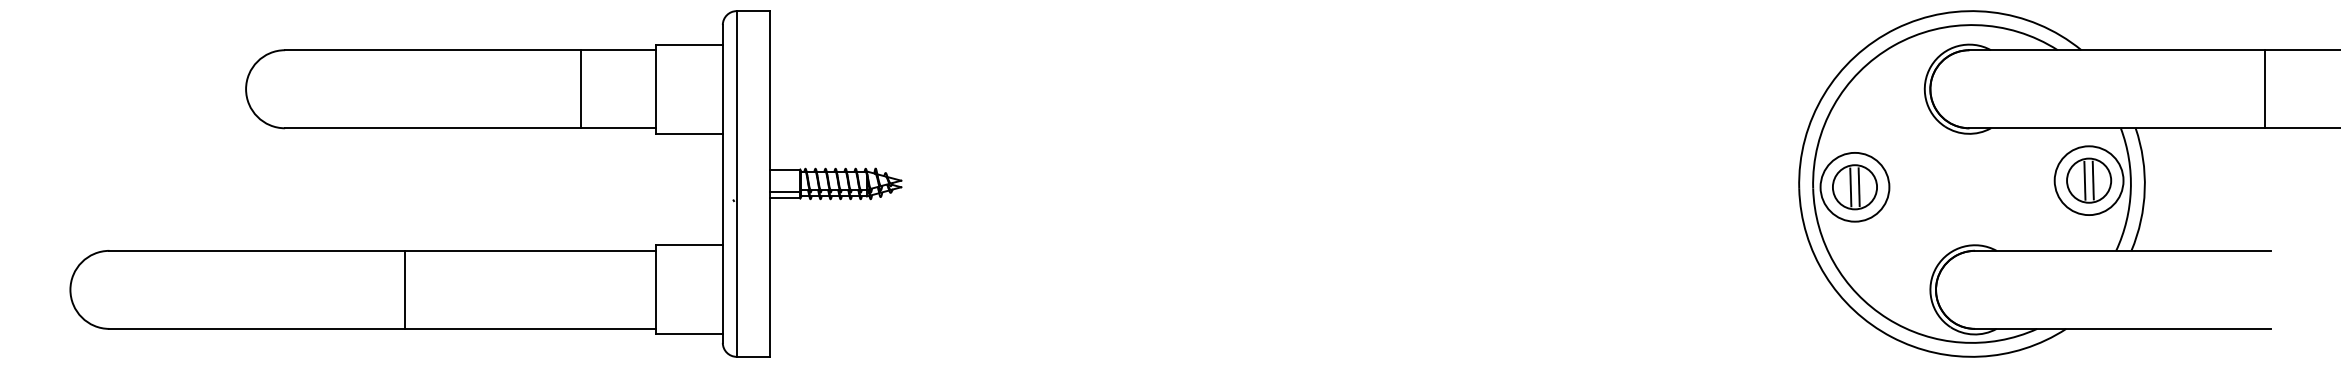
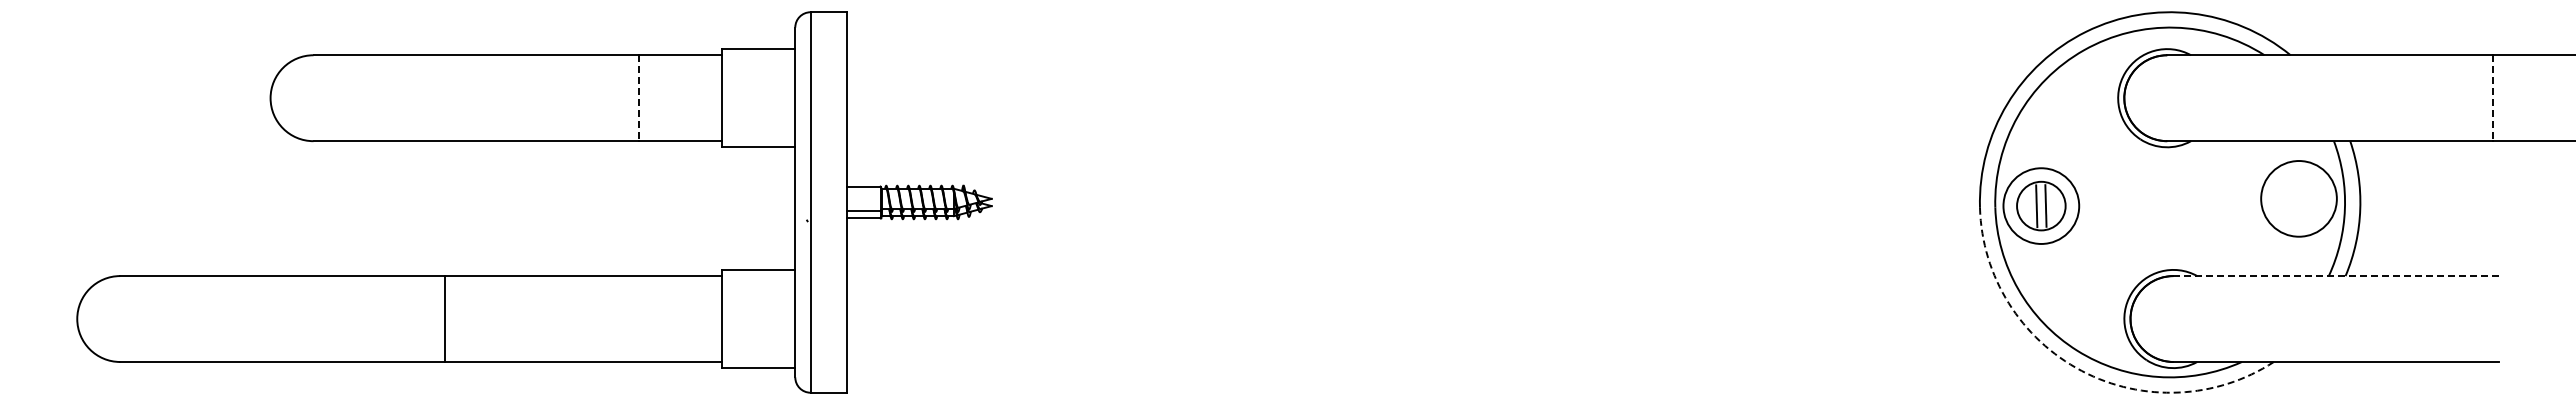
line: (580, 89) -> (638, 98), solid -> dashed
line: (2264, 89) -> (2492, 98), solid -> dashed
part: (2088, 180) -> (2298, 198), removed
line: (2123, 251) -> (2336, 276), solid -> dashed
arc: (1891, 336) -> (2081, 370), solid -> dashed

